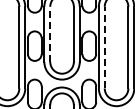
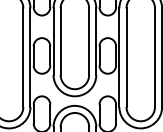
line: (50, 34) -> (60, 41), dashed -> solid
line: (104, 47) -> (126, 57), dashed -> solid

